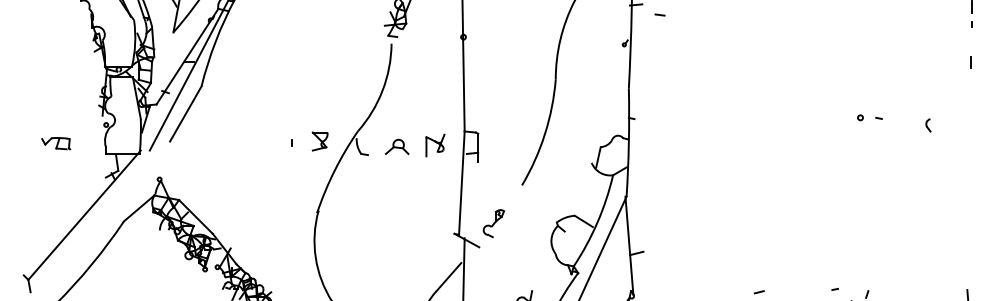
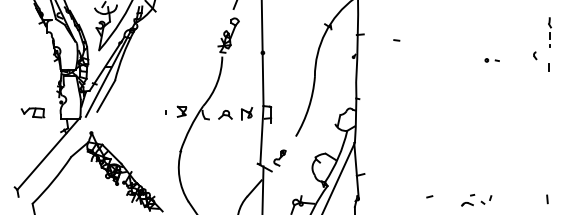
line: (659, 15) -> (396, 40), moved
part: (868, 117) -> (491, 60), moved
part: (928, 125) -> (535, 55), moved
part: (55, 142) -> (32, 112), size x1.43

